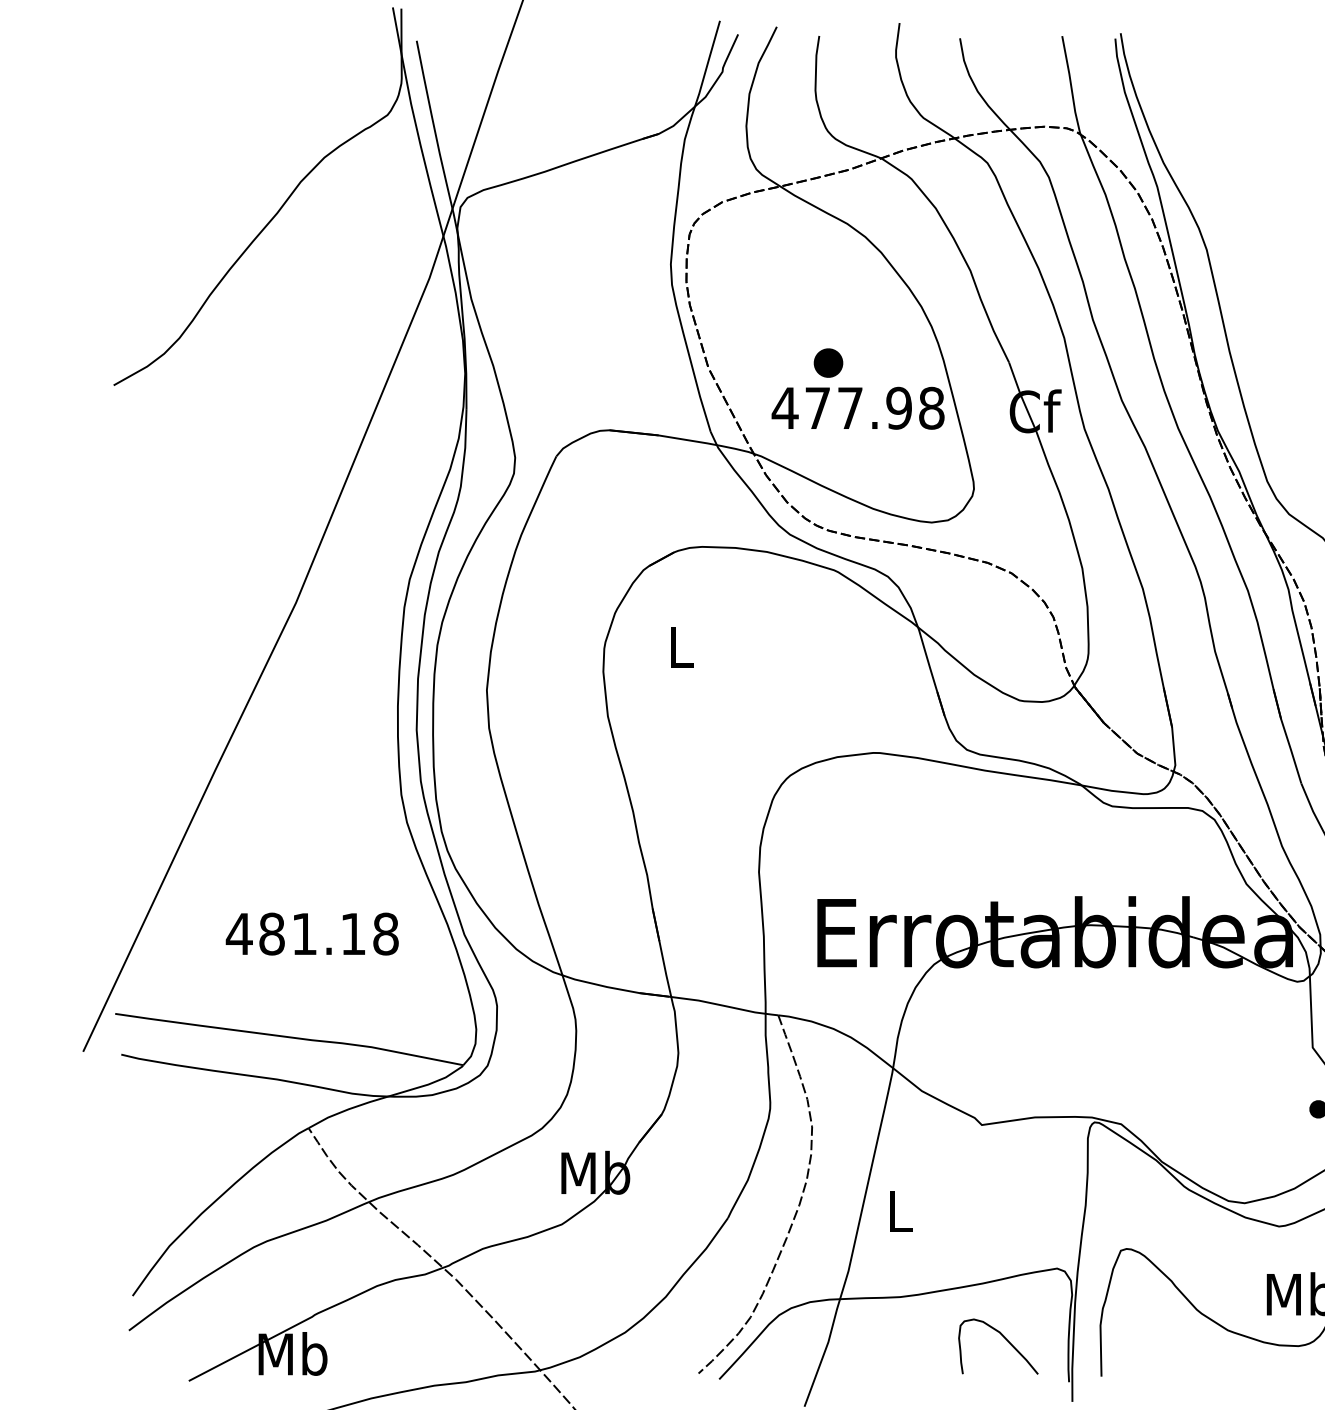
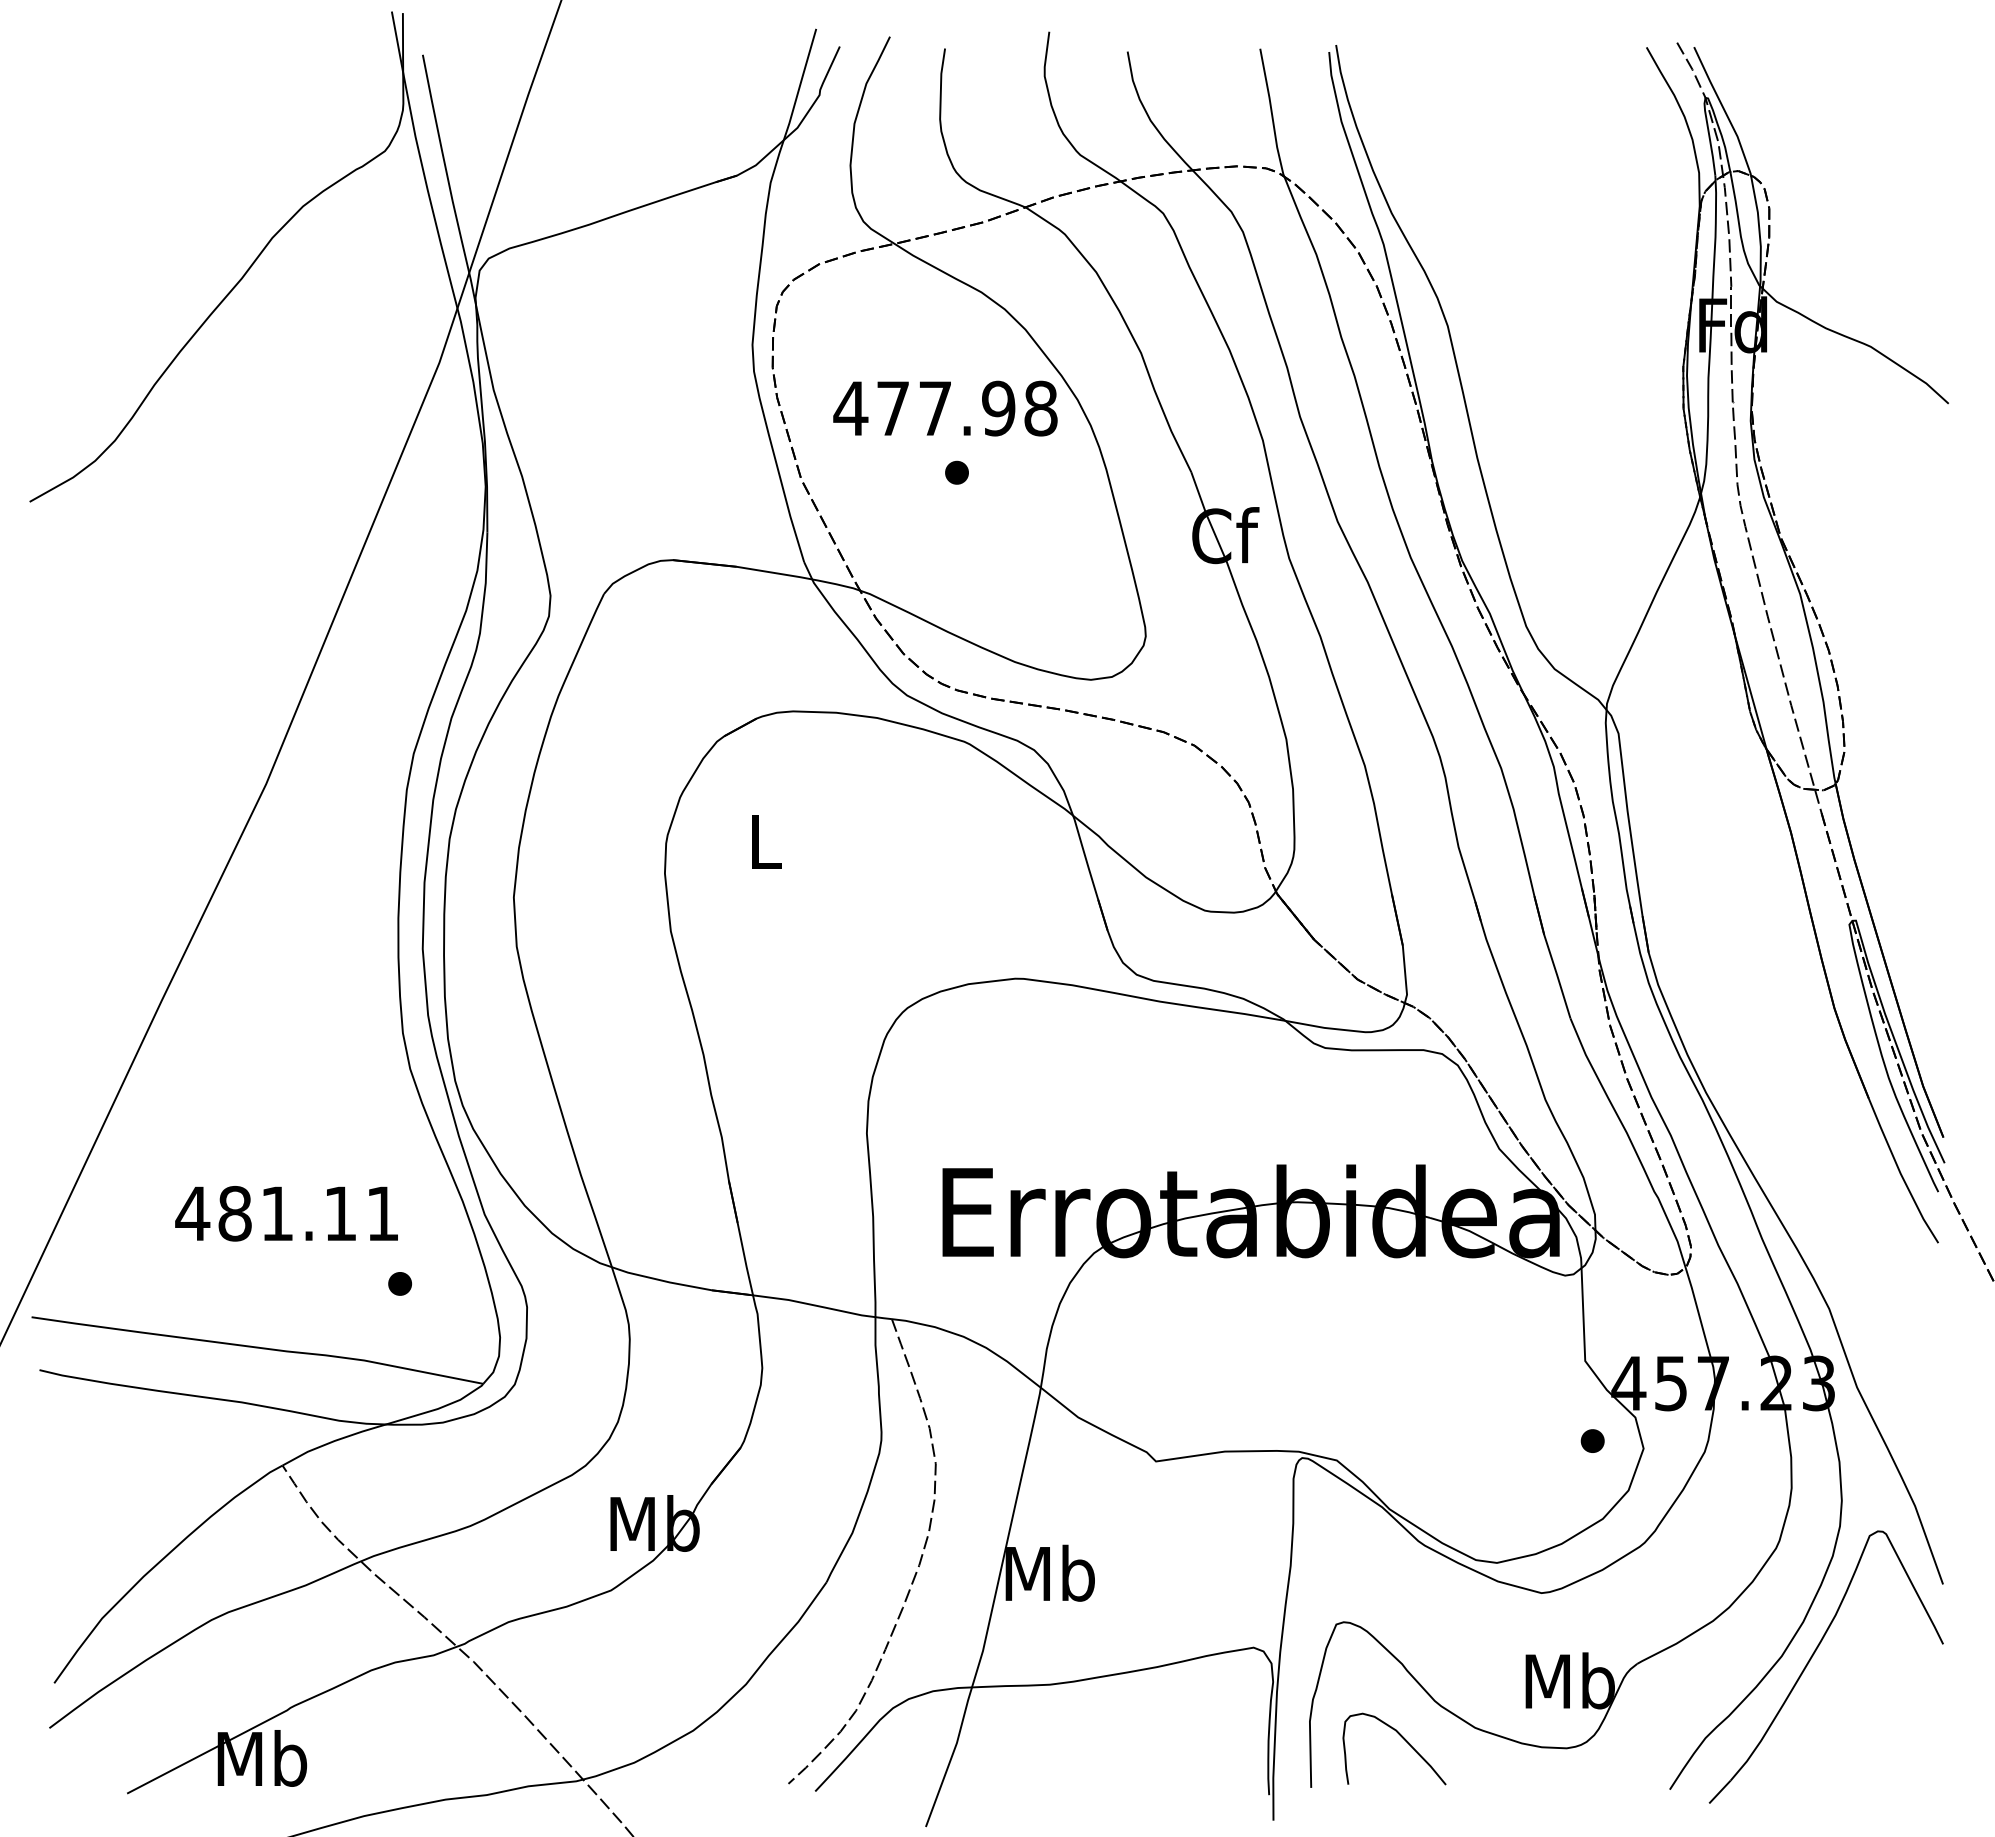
part: (828, 362) -> (956, 472), size x0.62
text: (858, 408) -> (945, 408), moved
text: (385, 933) -> (382, 1213), 481.18 -> 481.11
part: (398, 987) -> (399, 1283), added
text: (899, 1210) -> (1049, 1572), L -> Mb
curve: (1005, 1339) -> (1403, 1739), moved

